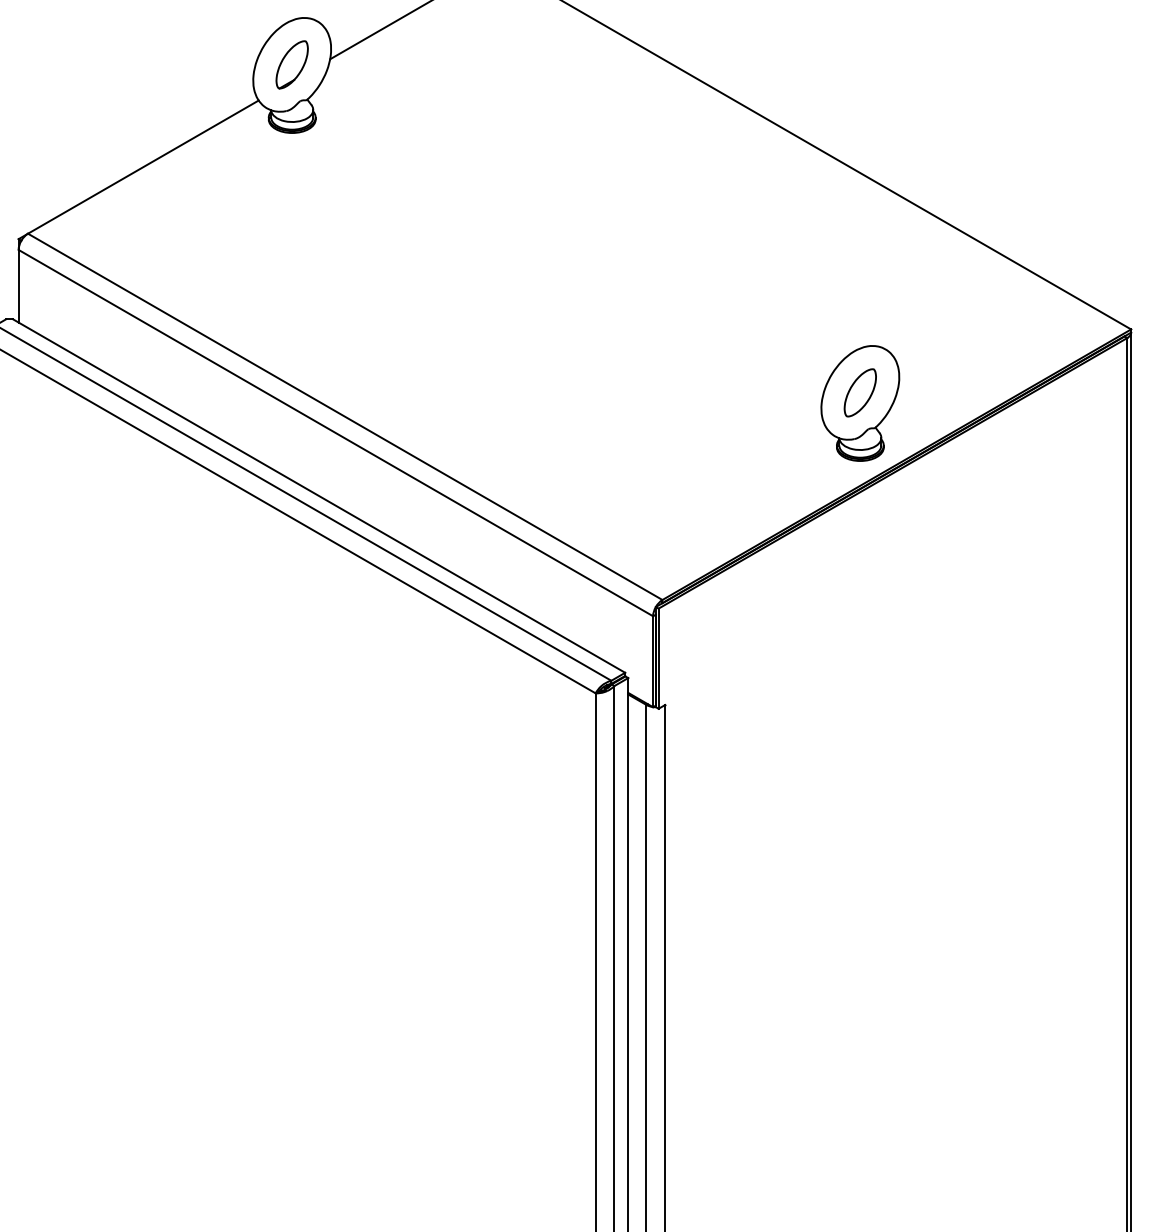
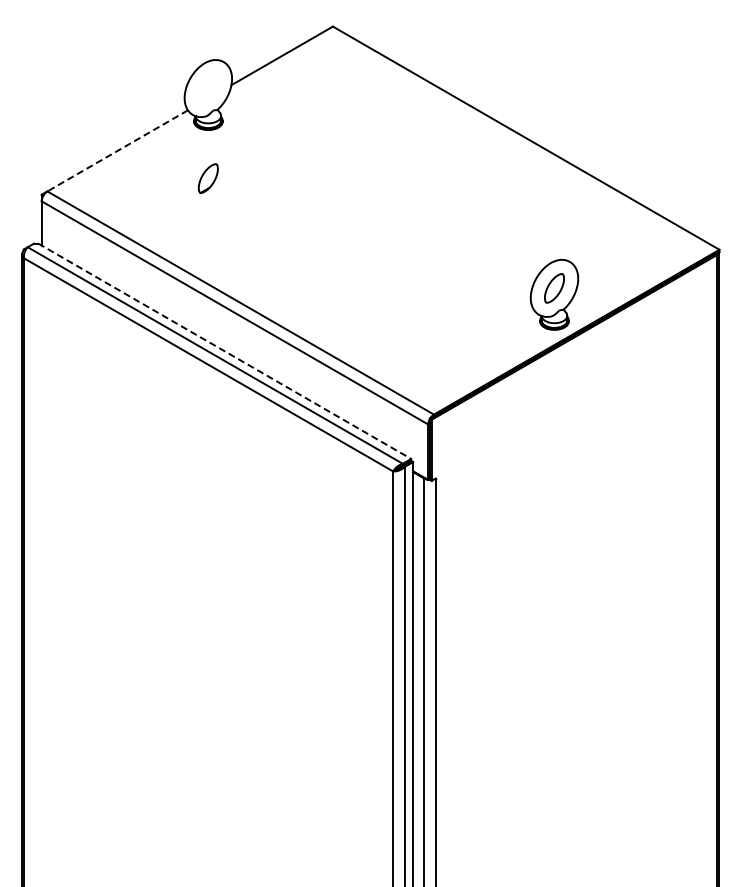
part: (290, 64) -> (207, 178), moved
line: (143, 168) -> (117, 151), solid -> dashed
line: (320, 496) -> (225, 351), solid -> dashed

